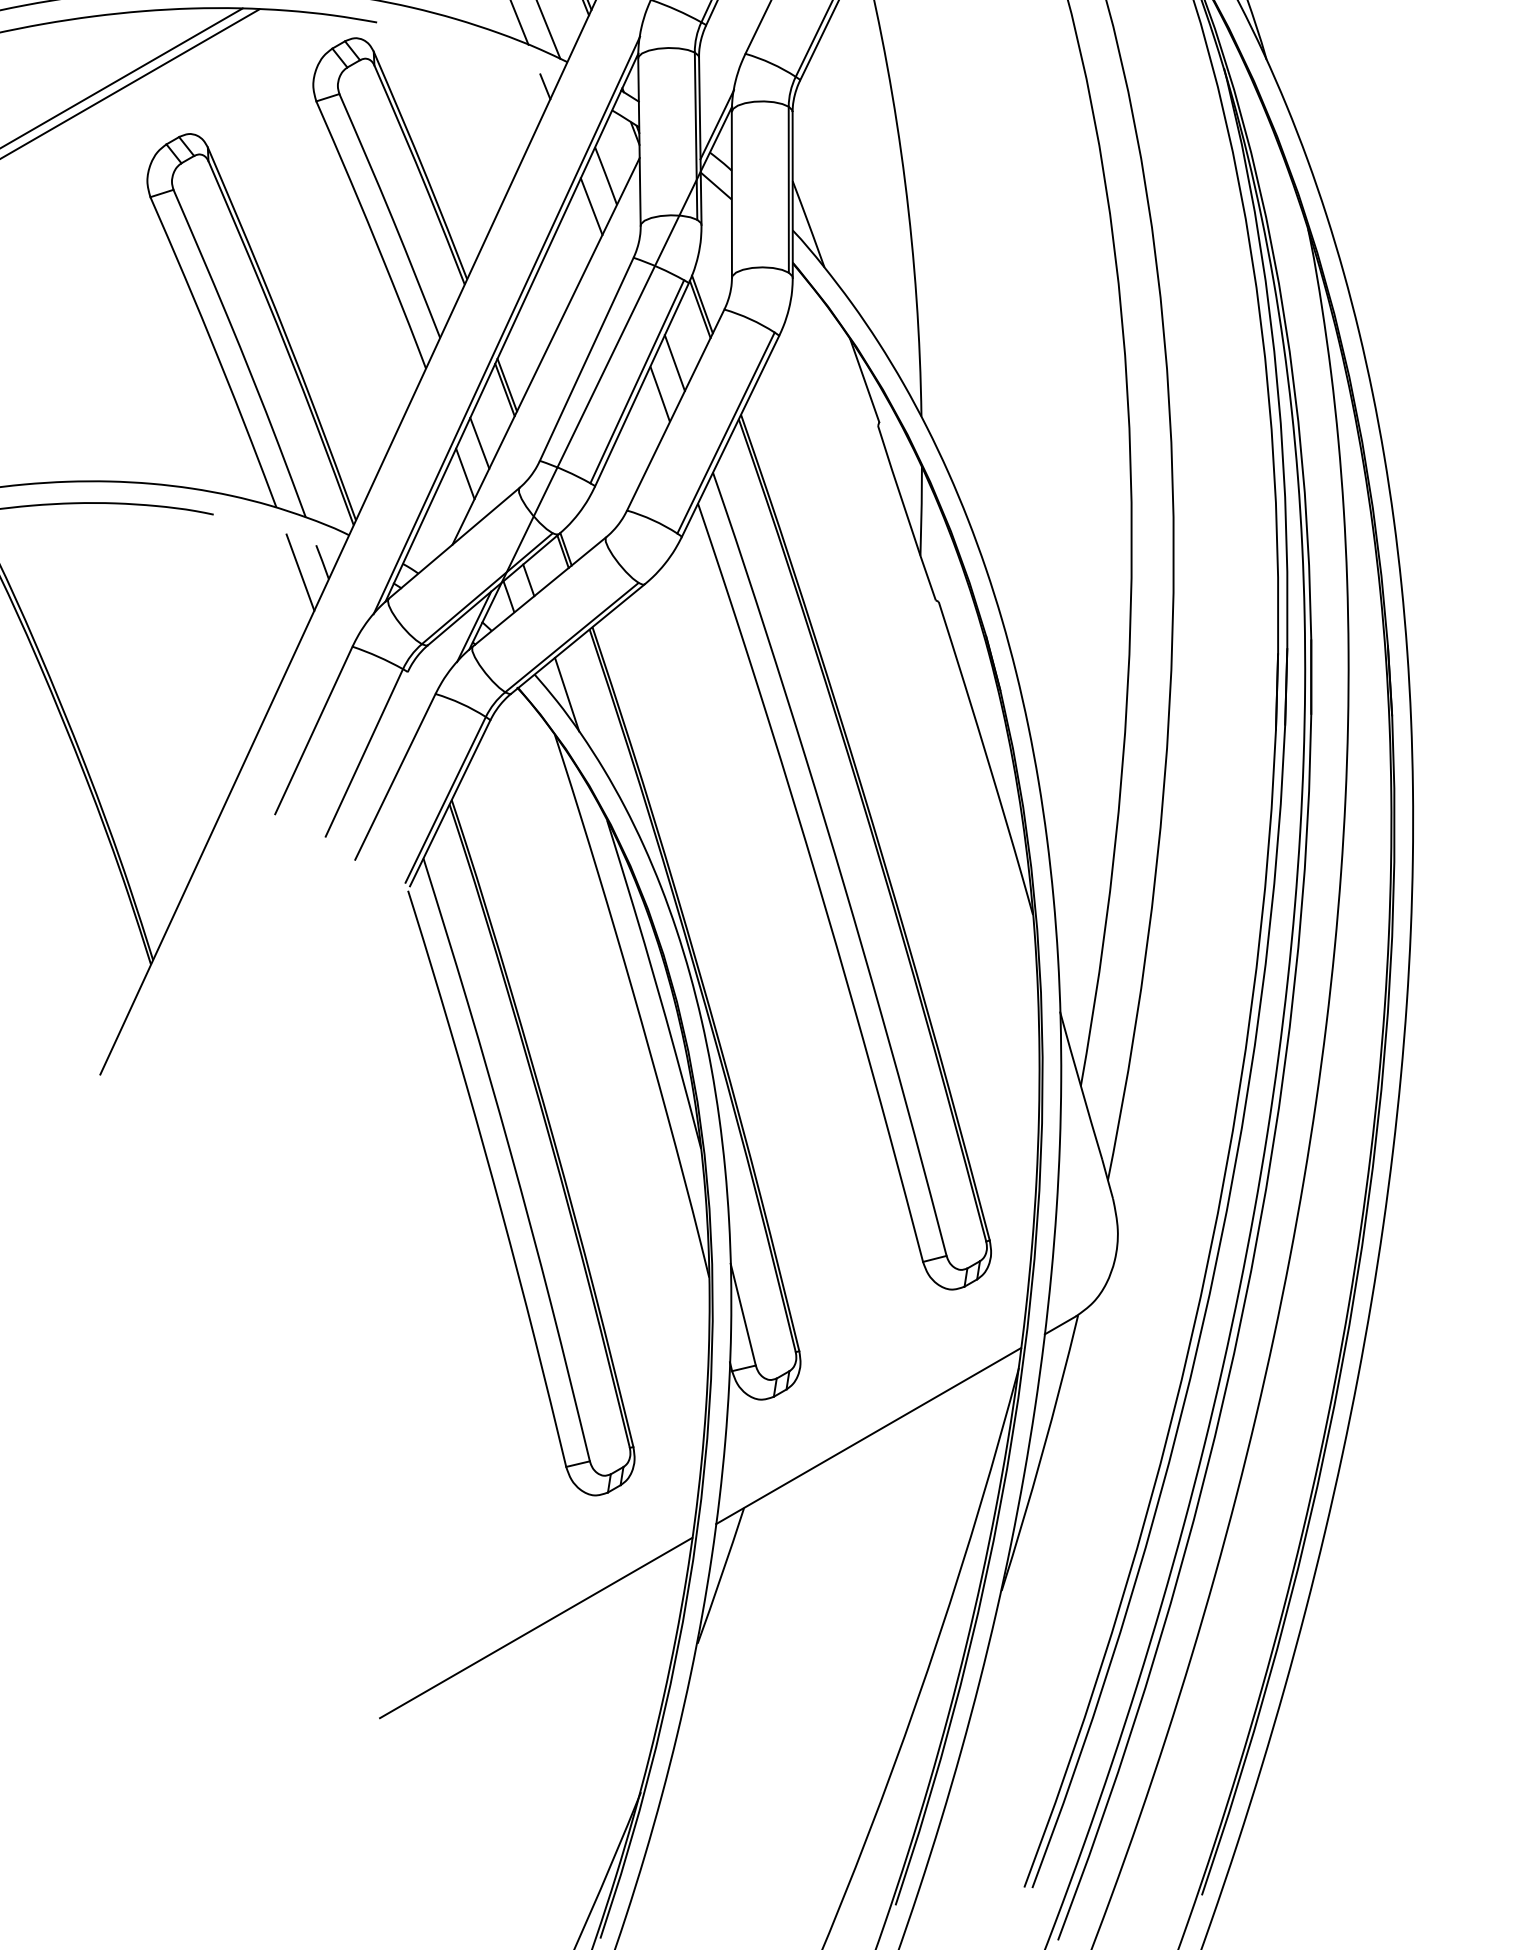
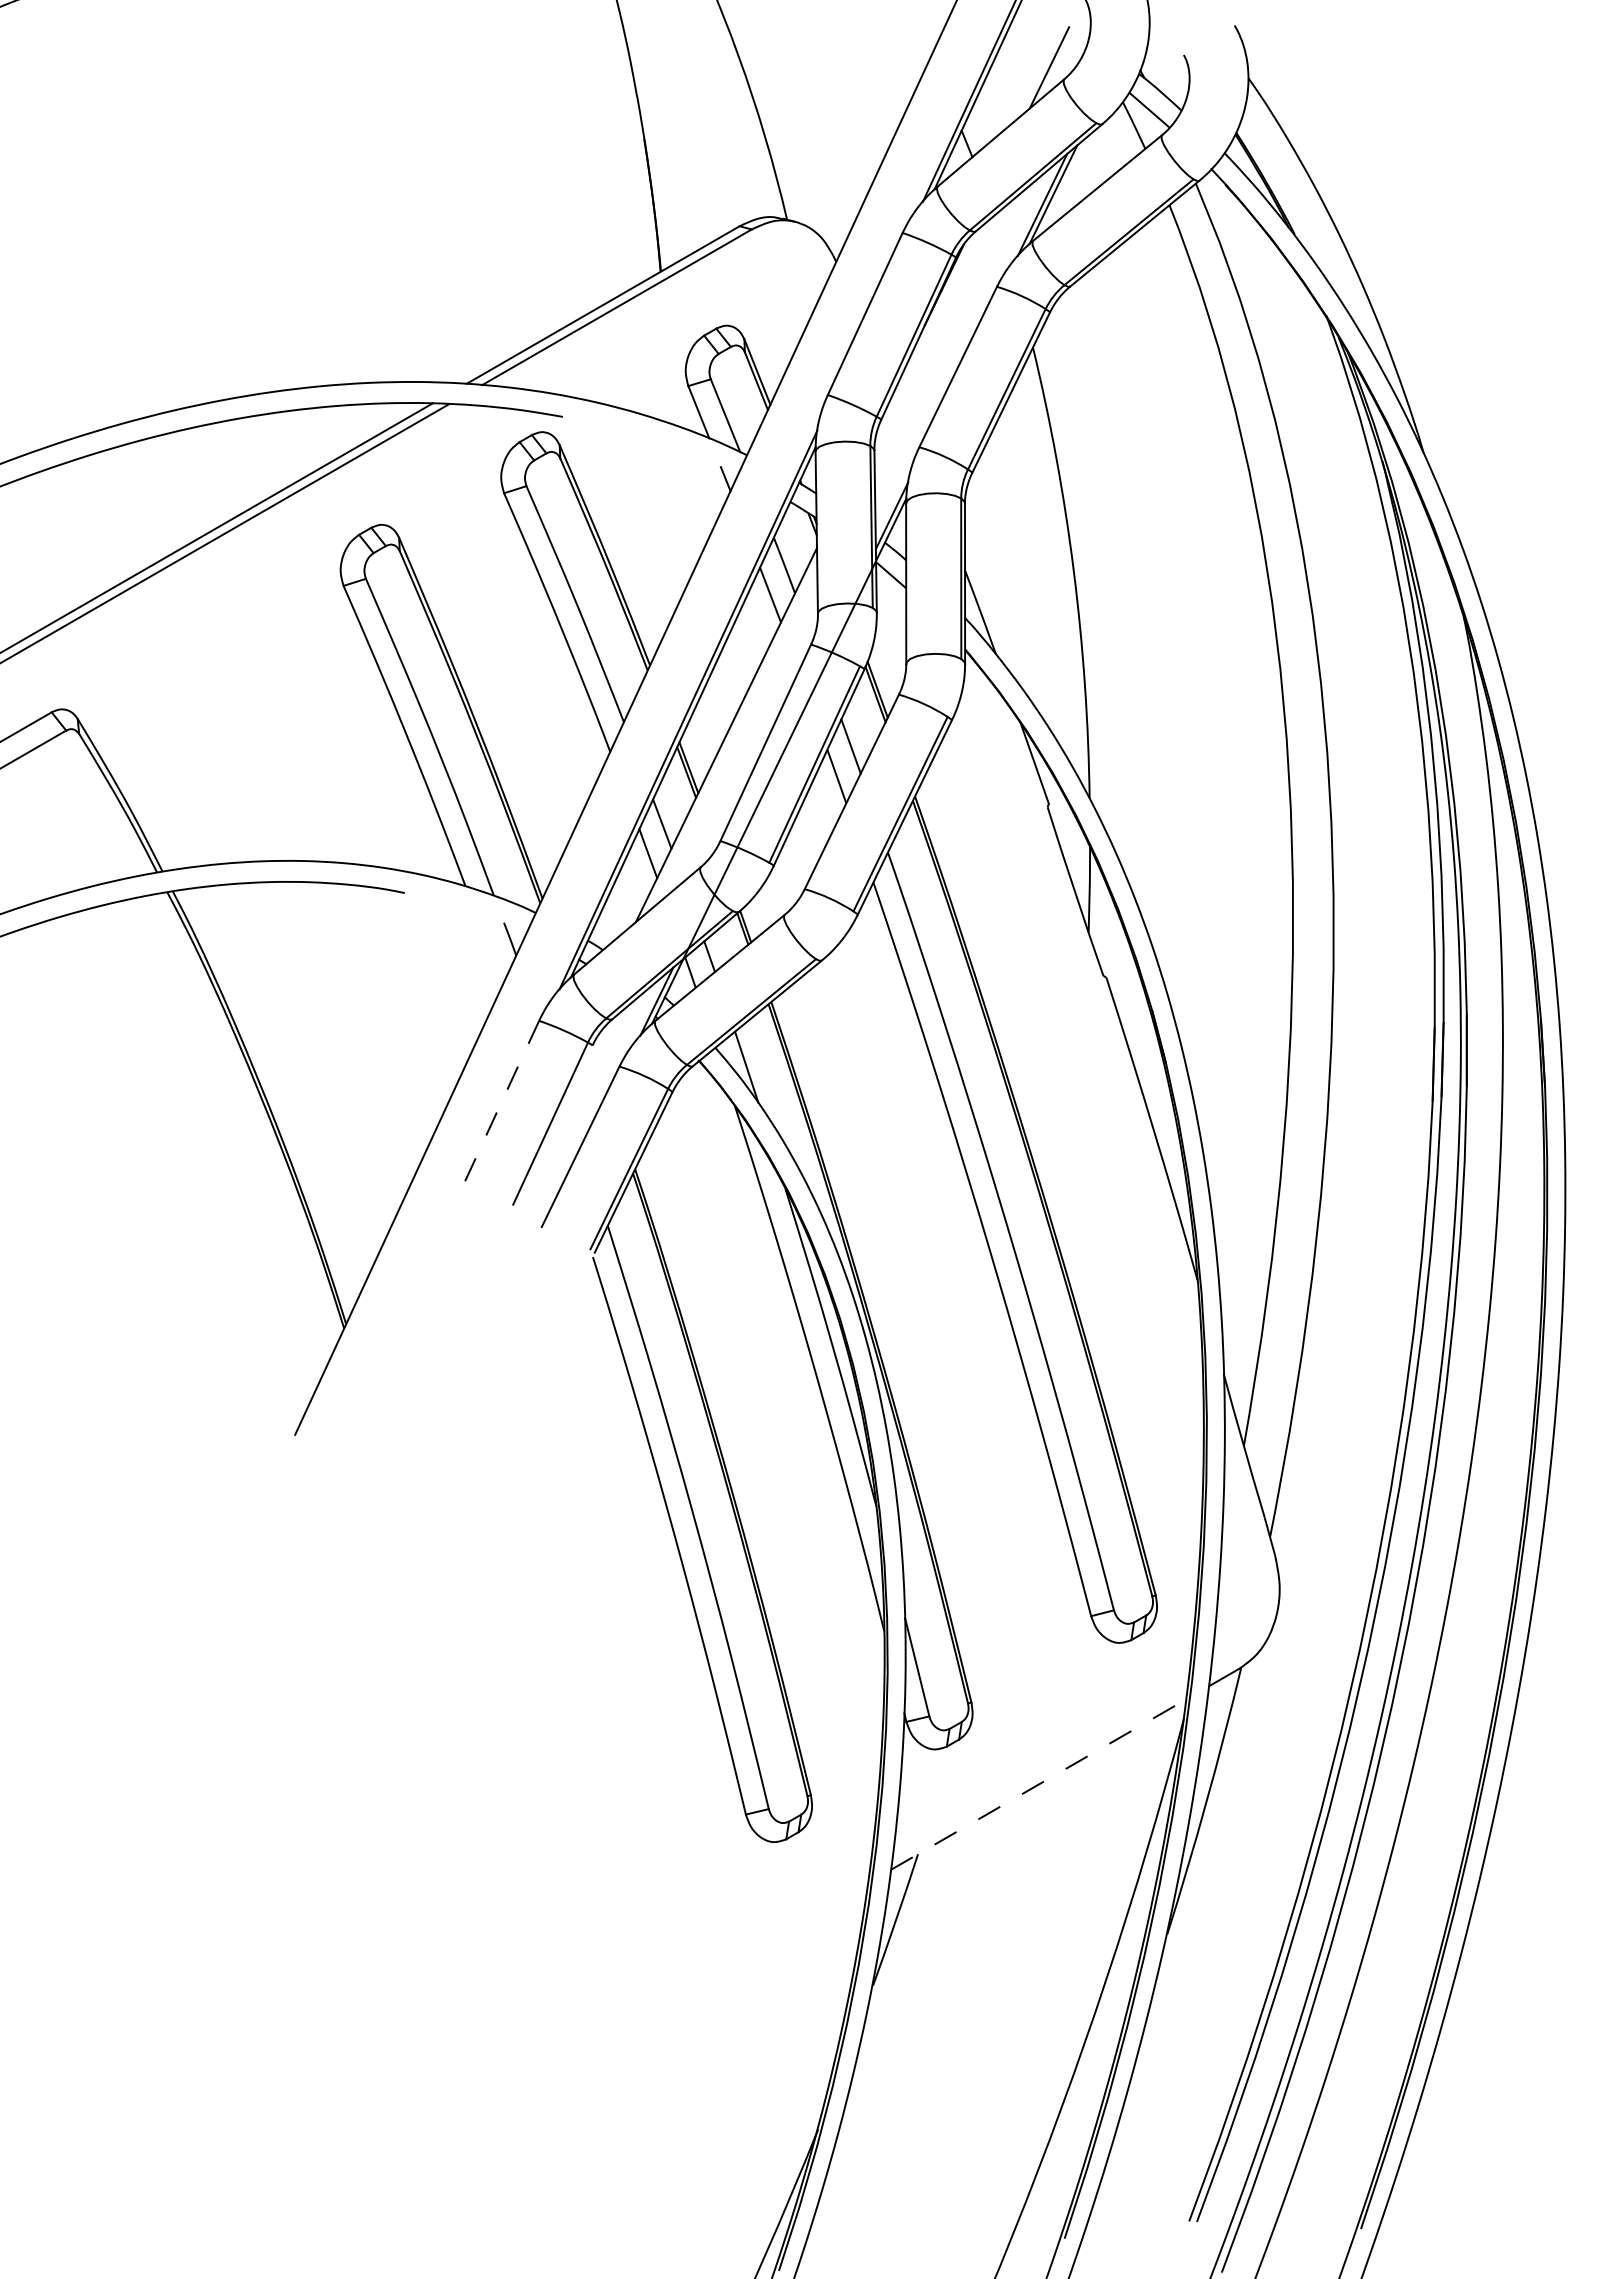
line: (300, 572) -> (488, 949), removed
line: (313, 731) -> (501, 1102), solid -> dashed
line: (868, 1435) -> (1038, 1784), solid -> dashed
line: (535, 1628) -> (716, 1970), removed

